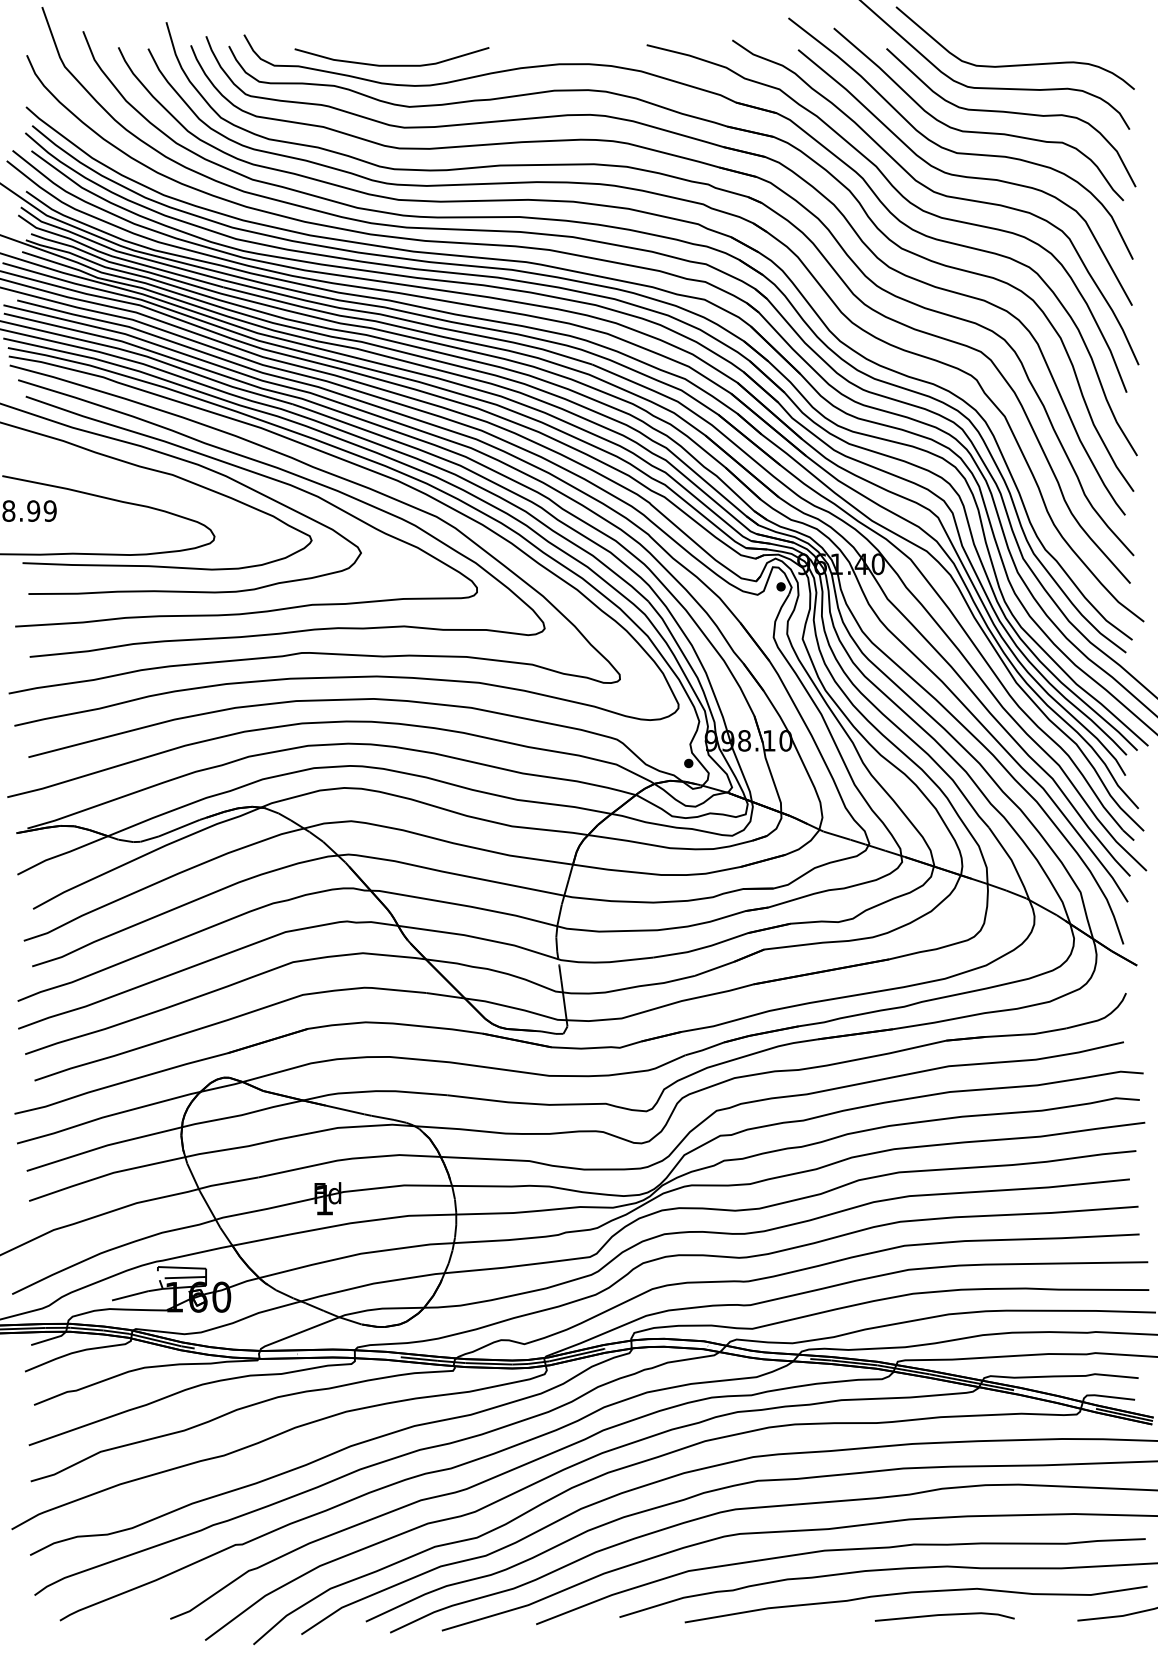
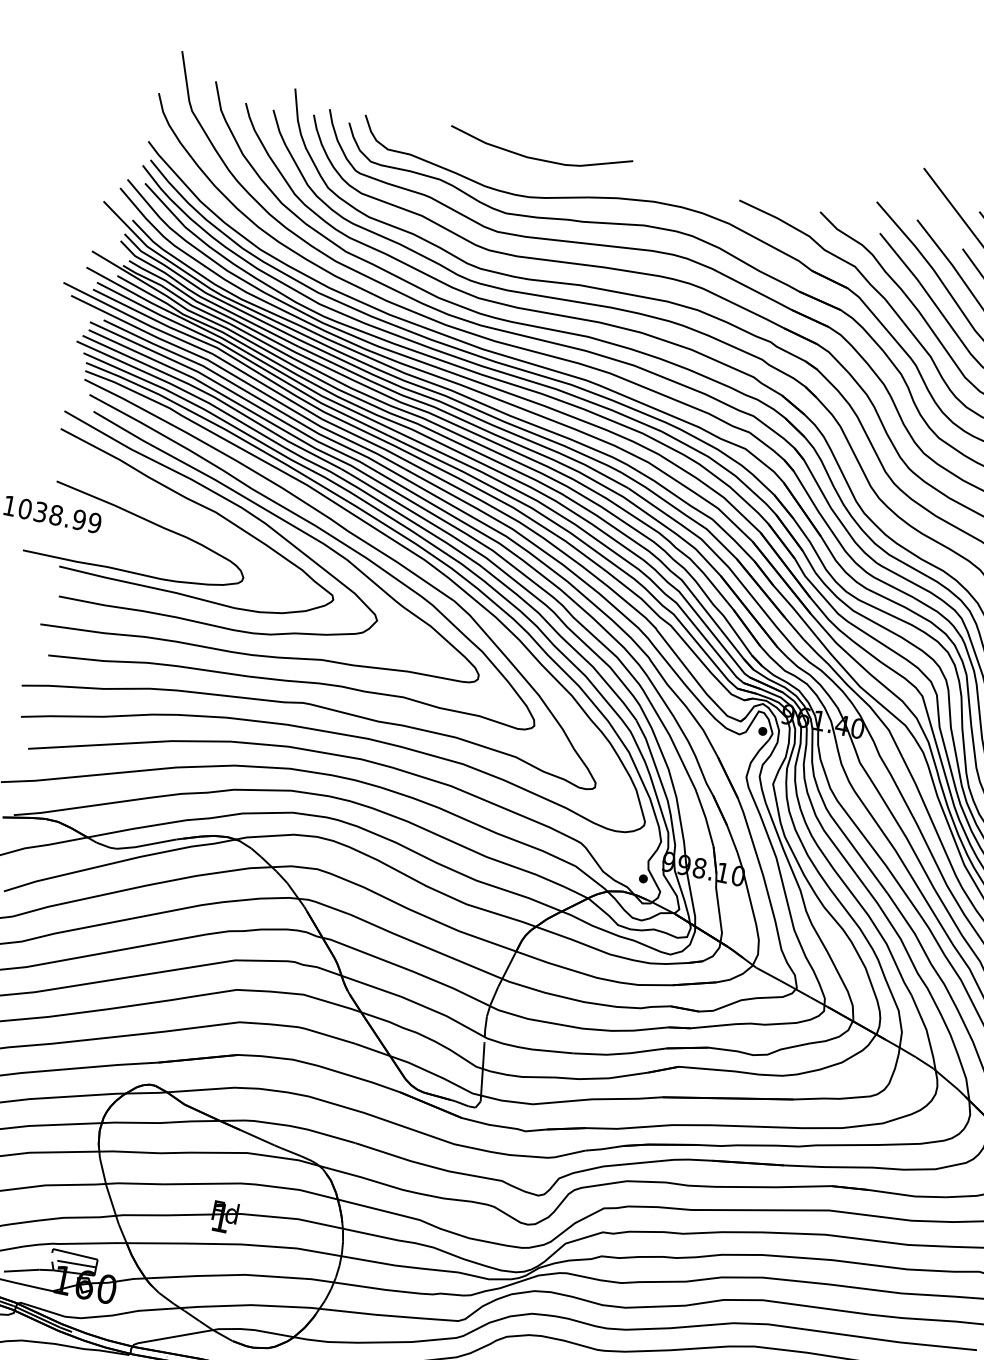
curve: (391, 64) -> (538, 158), moved

